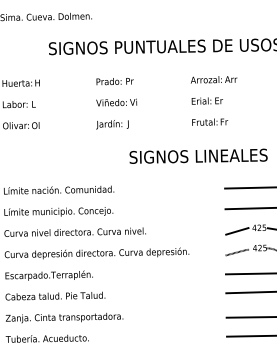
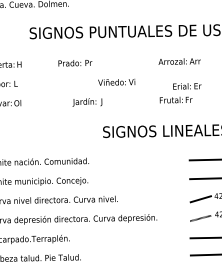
text: (114, 81) -> (74, 63), moved
text: (206, 100) -> (186, 85), moved
text: (116, 102) -> (116, 82), moved

